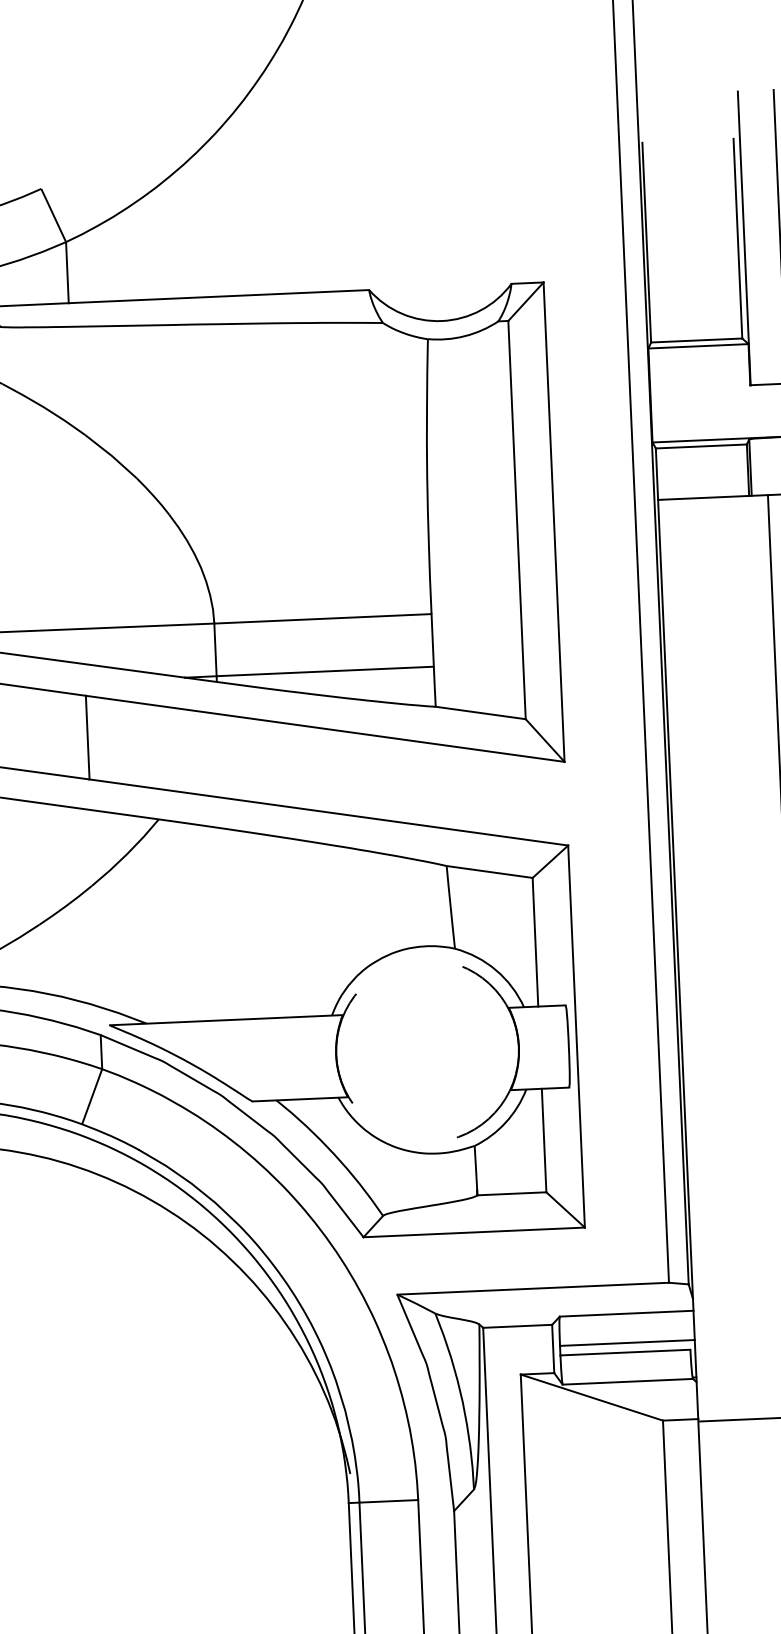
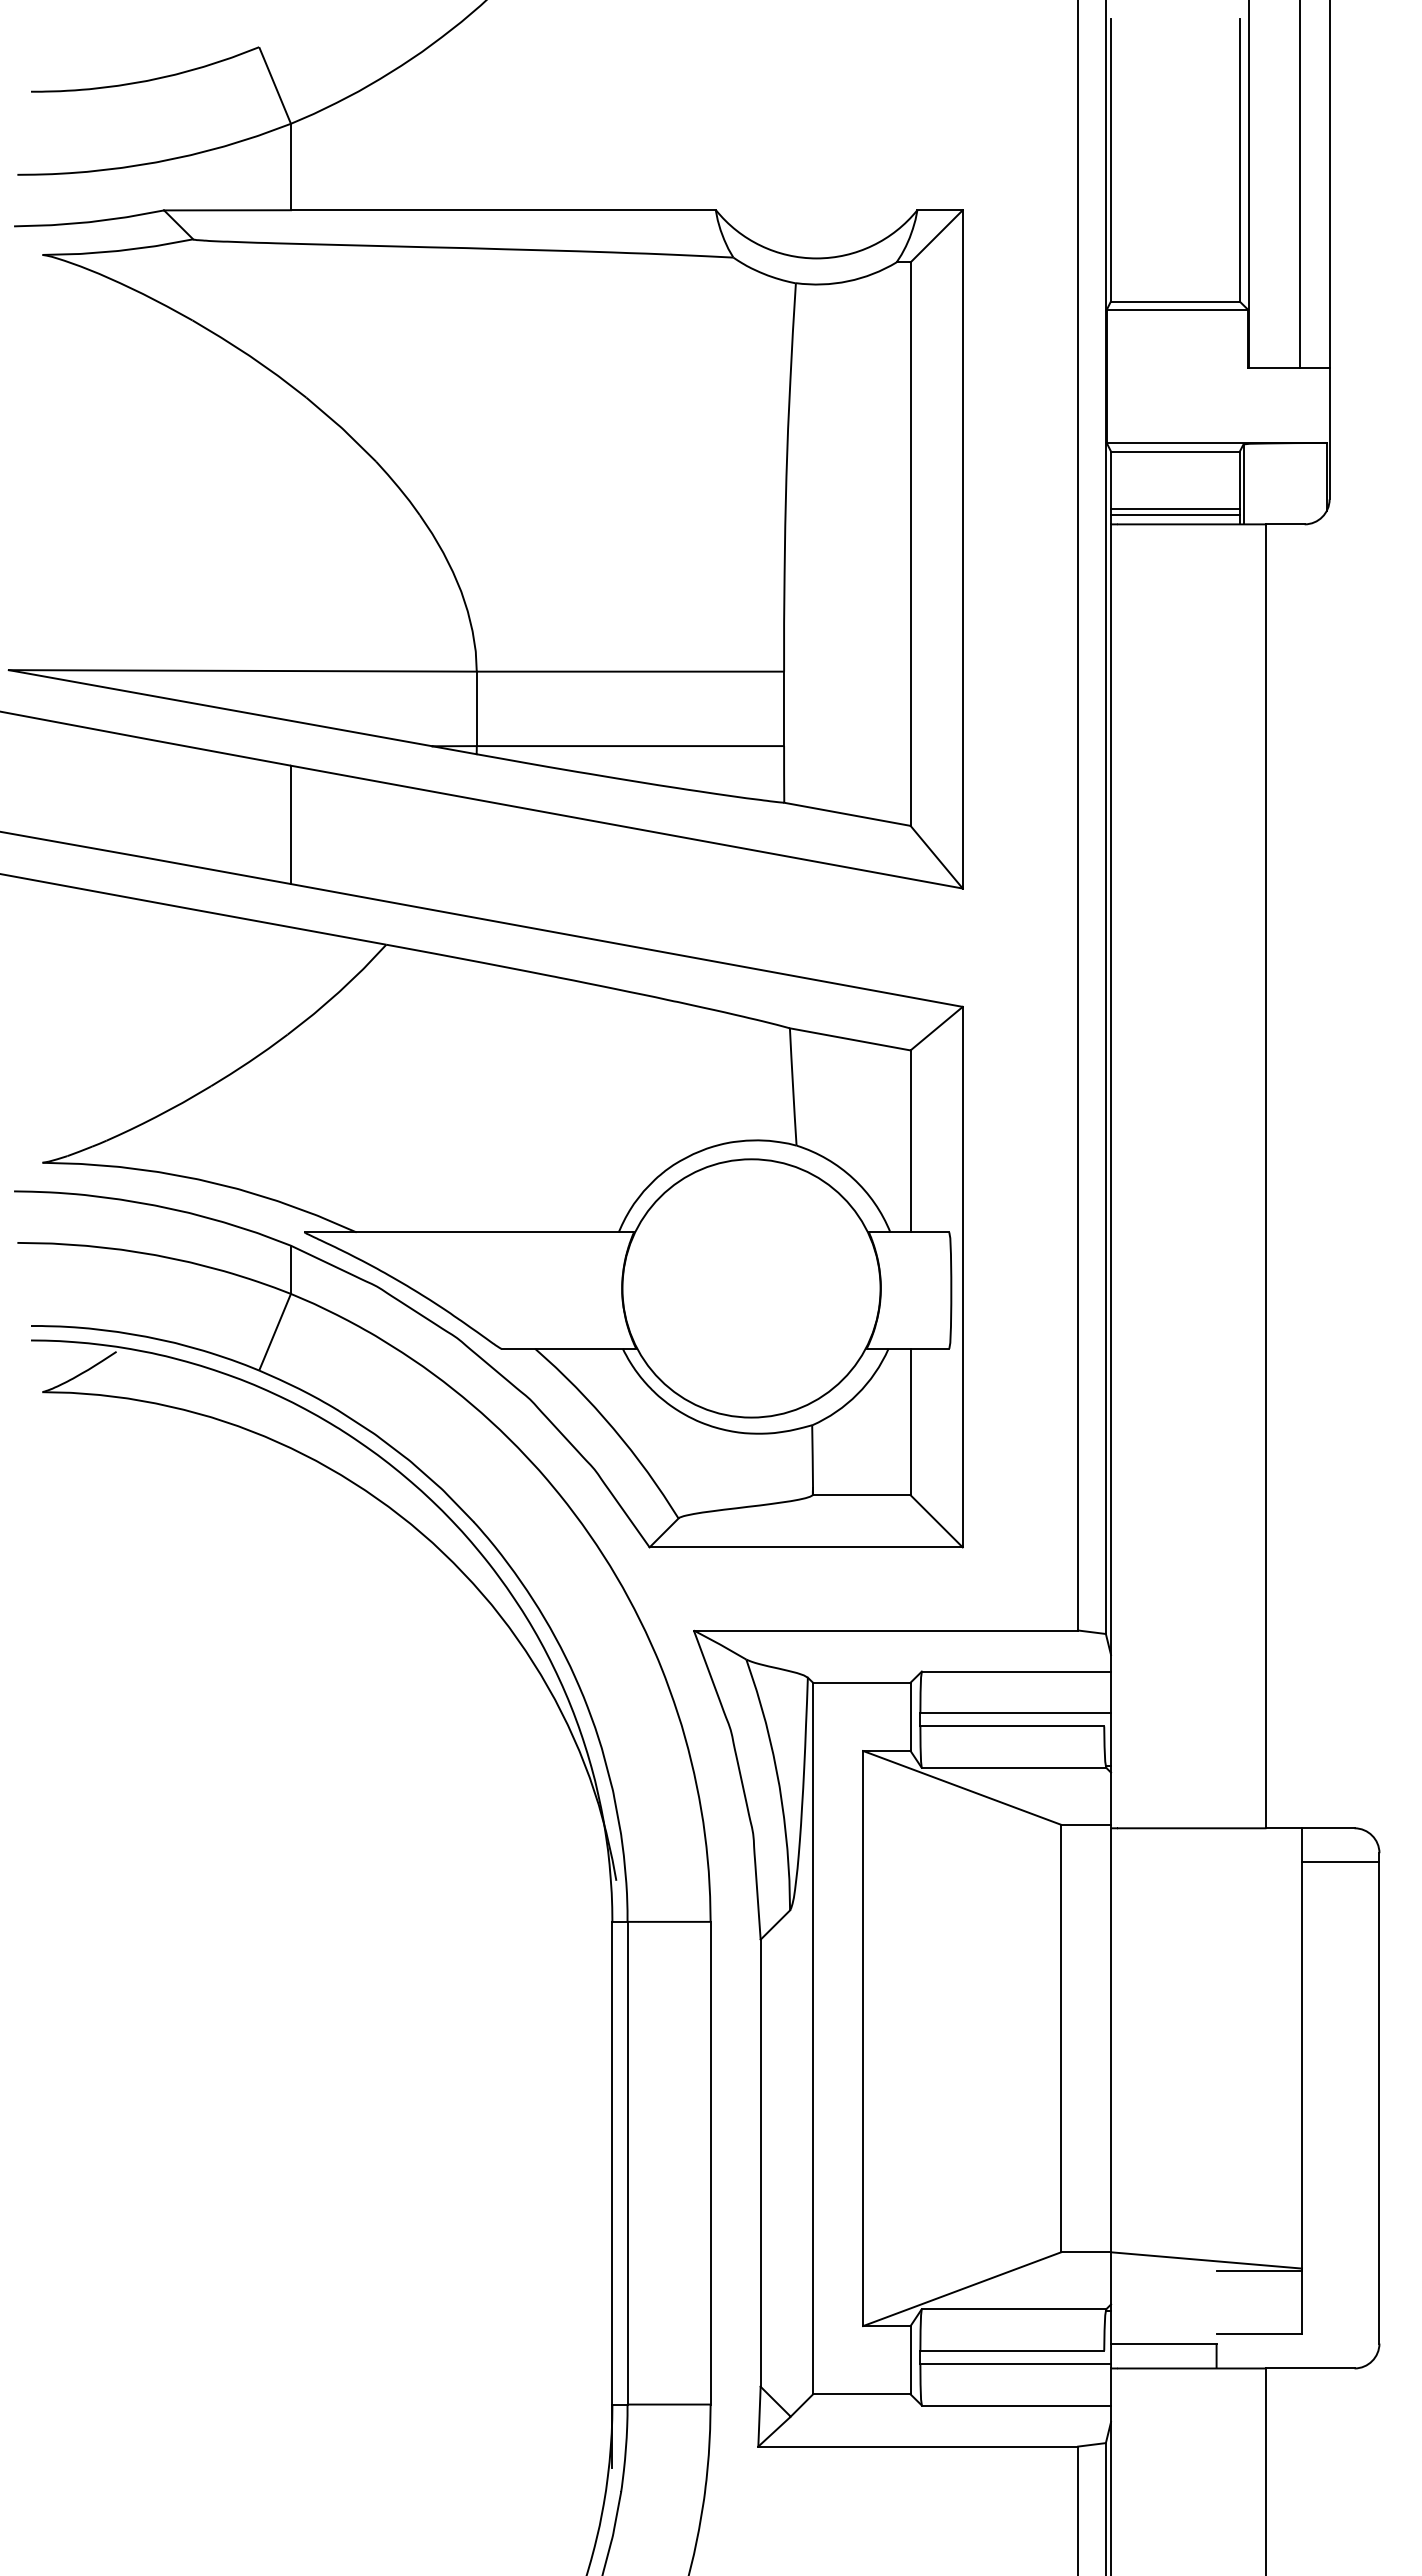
line: (703, 487) -> (1175, 509), added
line: (703, 490) -> (1175, 514), added
circle: (427, 1051) -> (751, 1288), dashed -> solid

